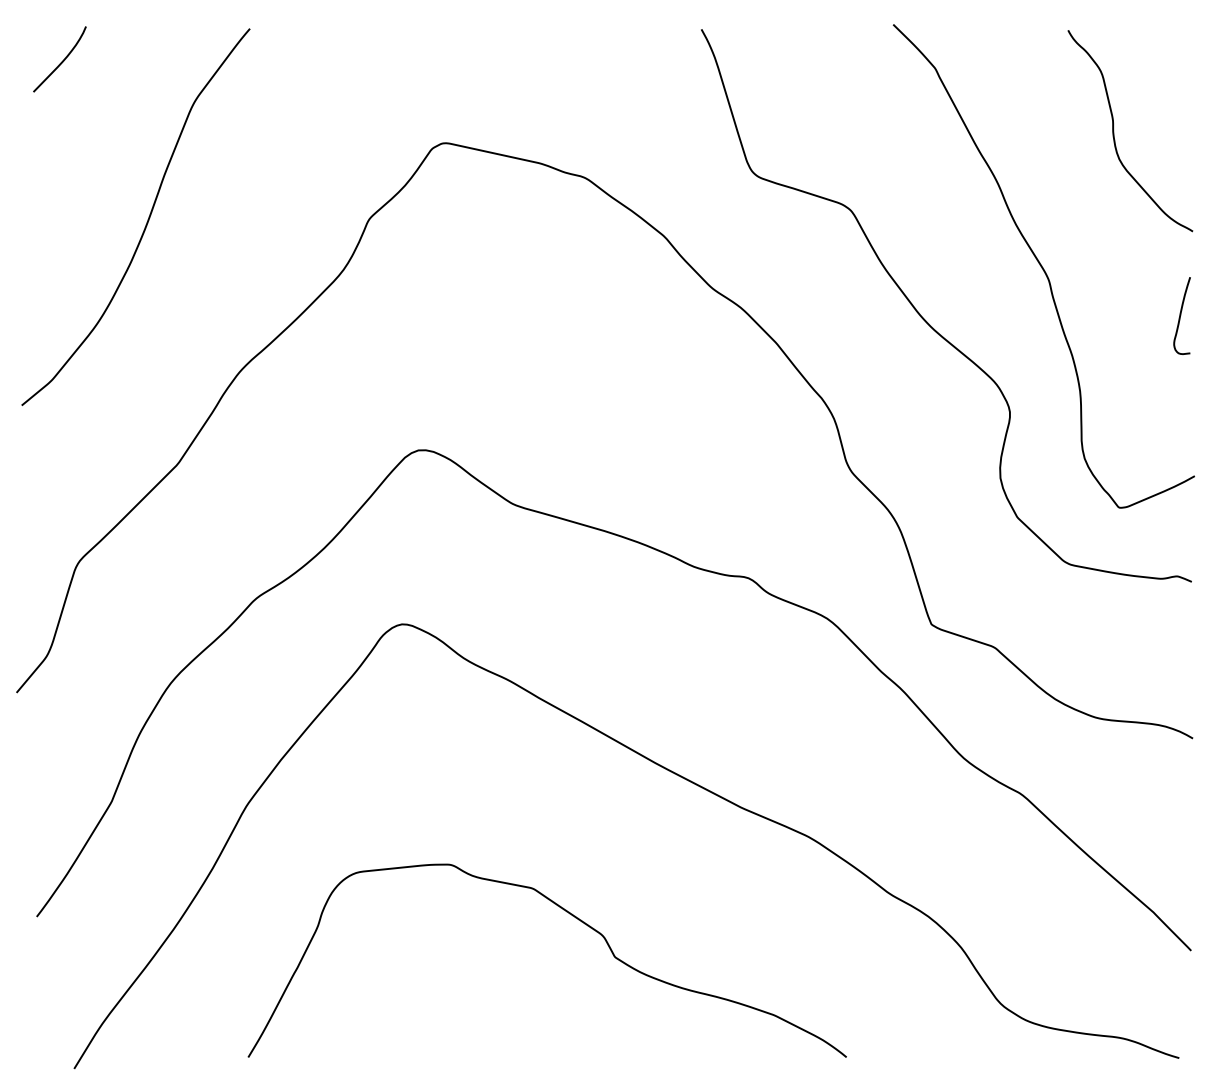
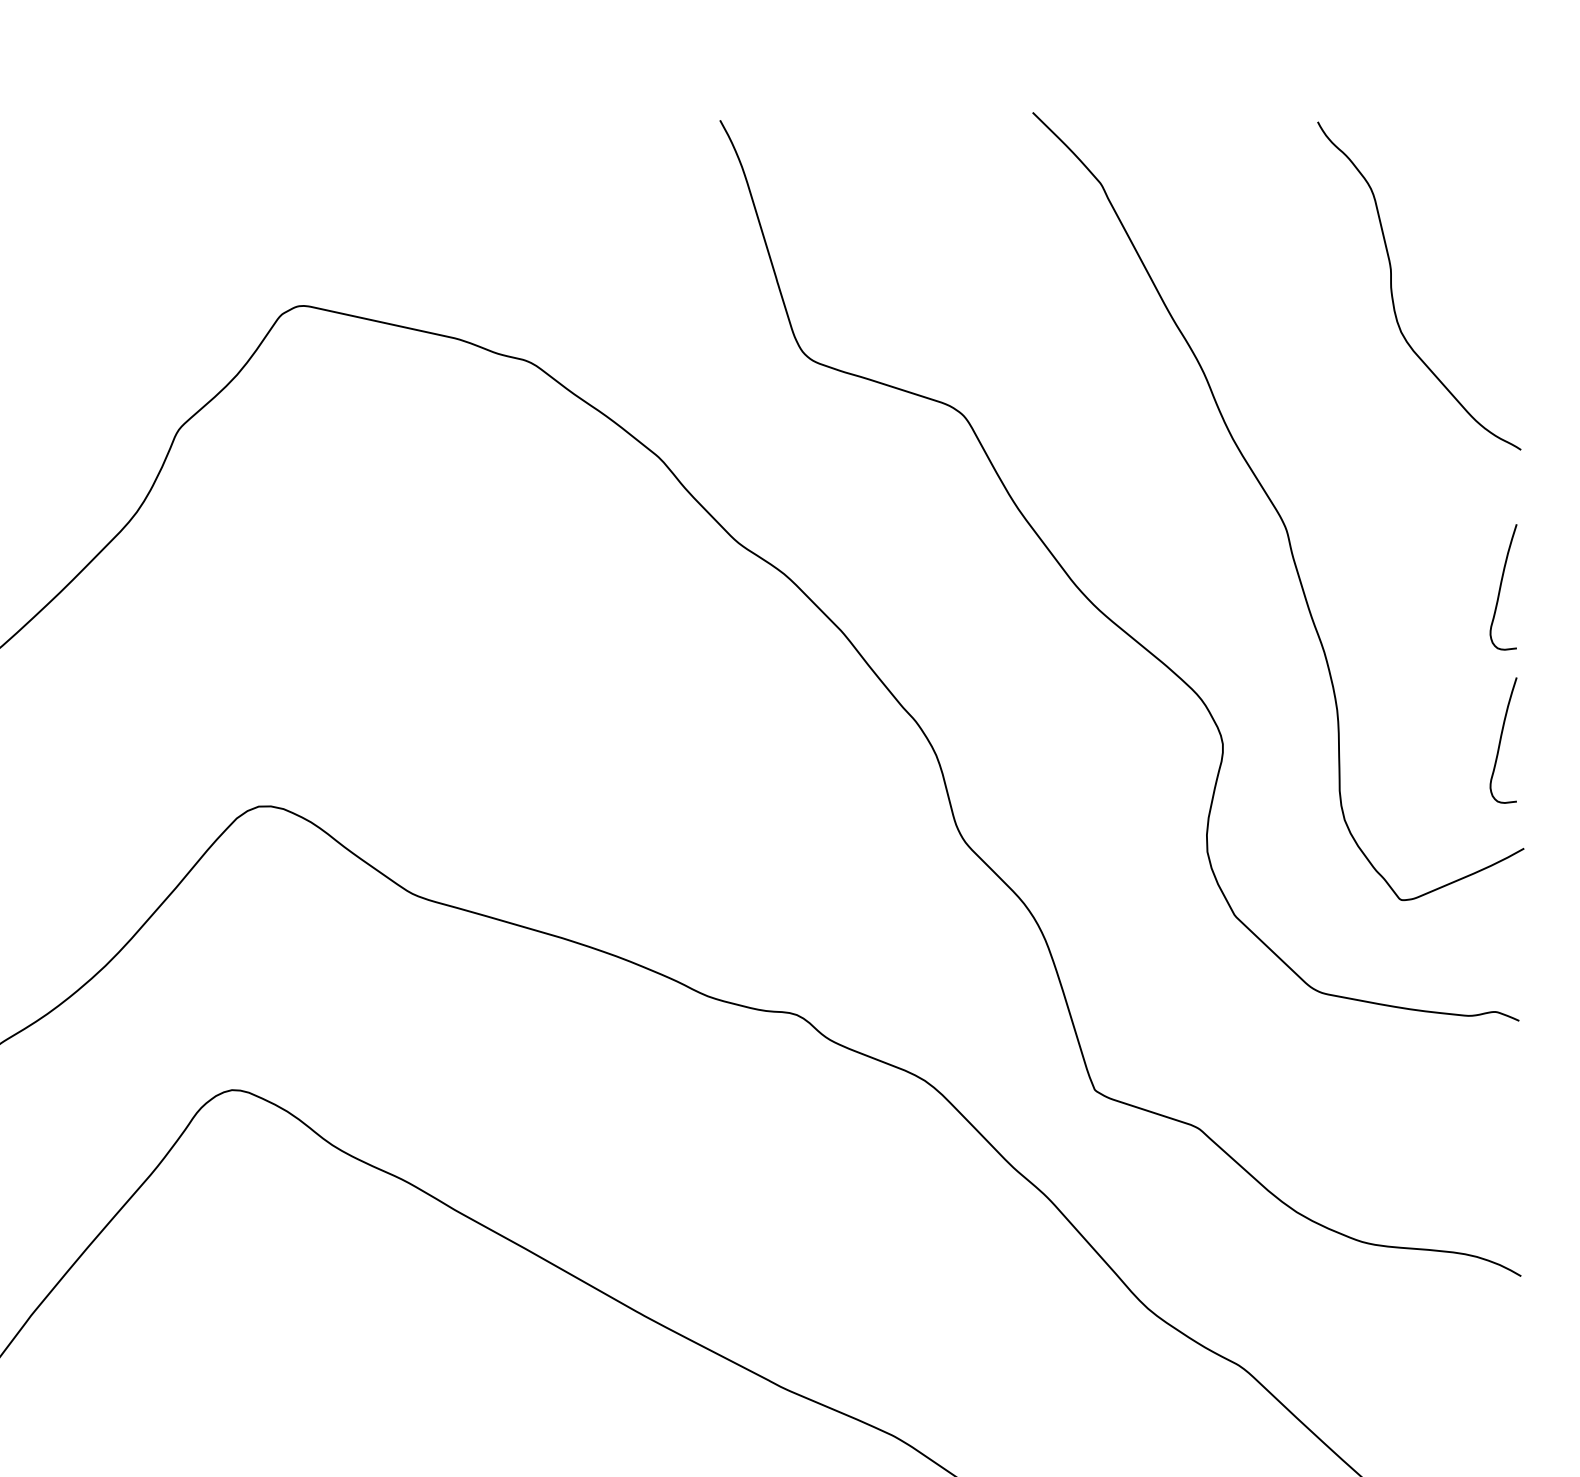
curve: (1181, 409) -> (1502, 739), added

